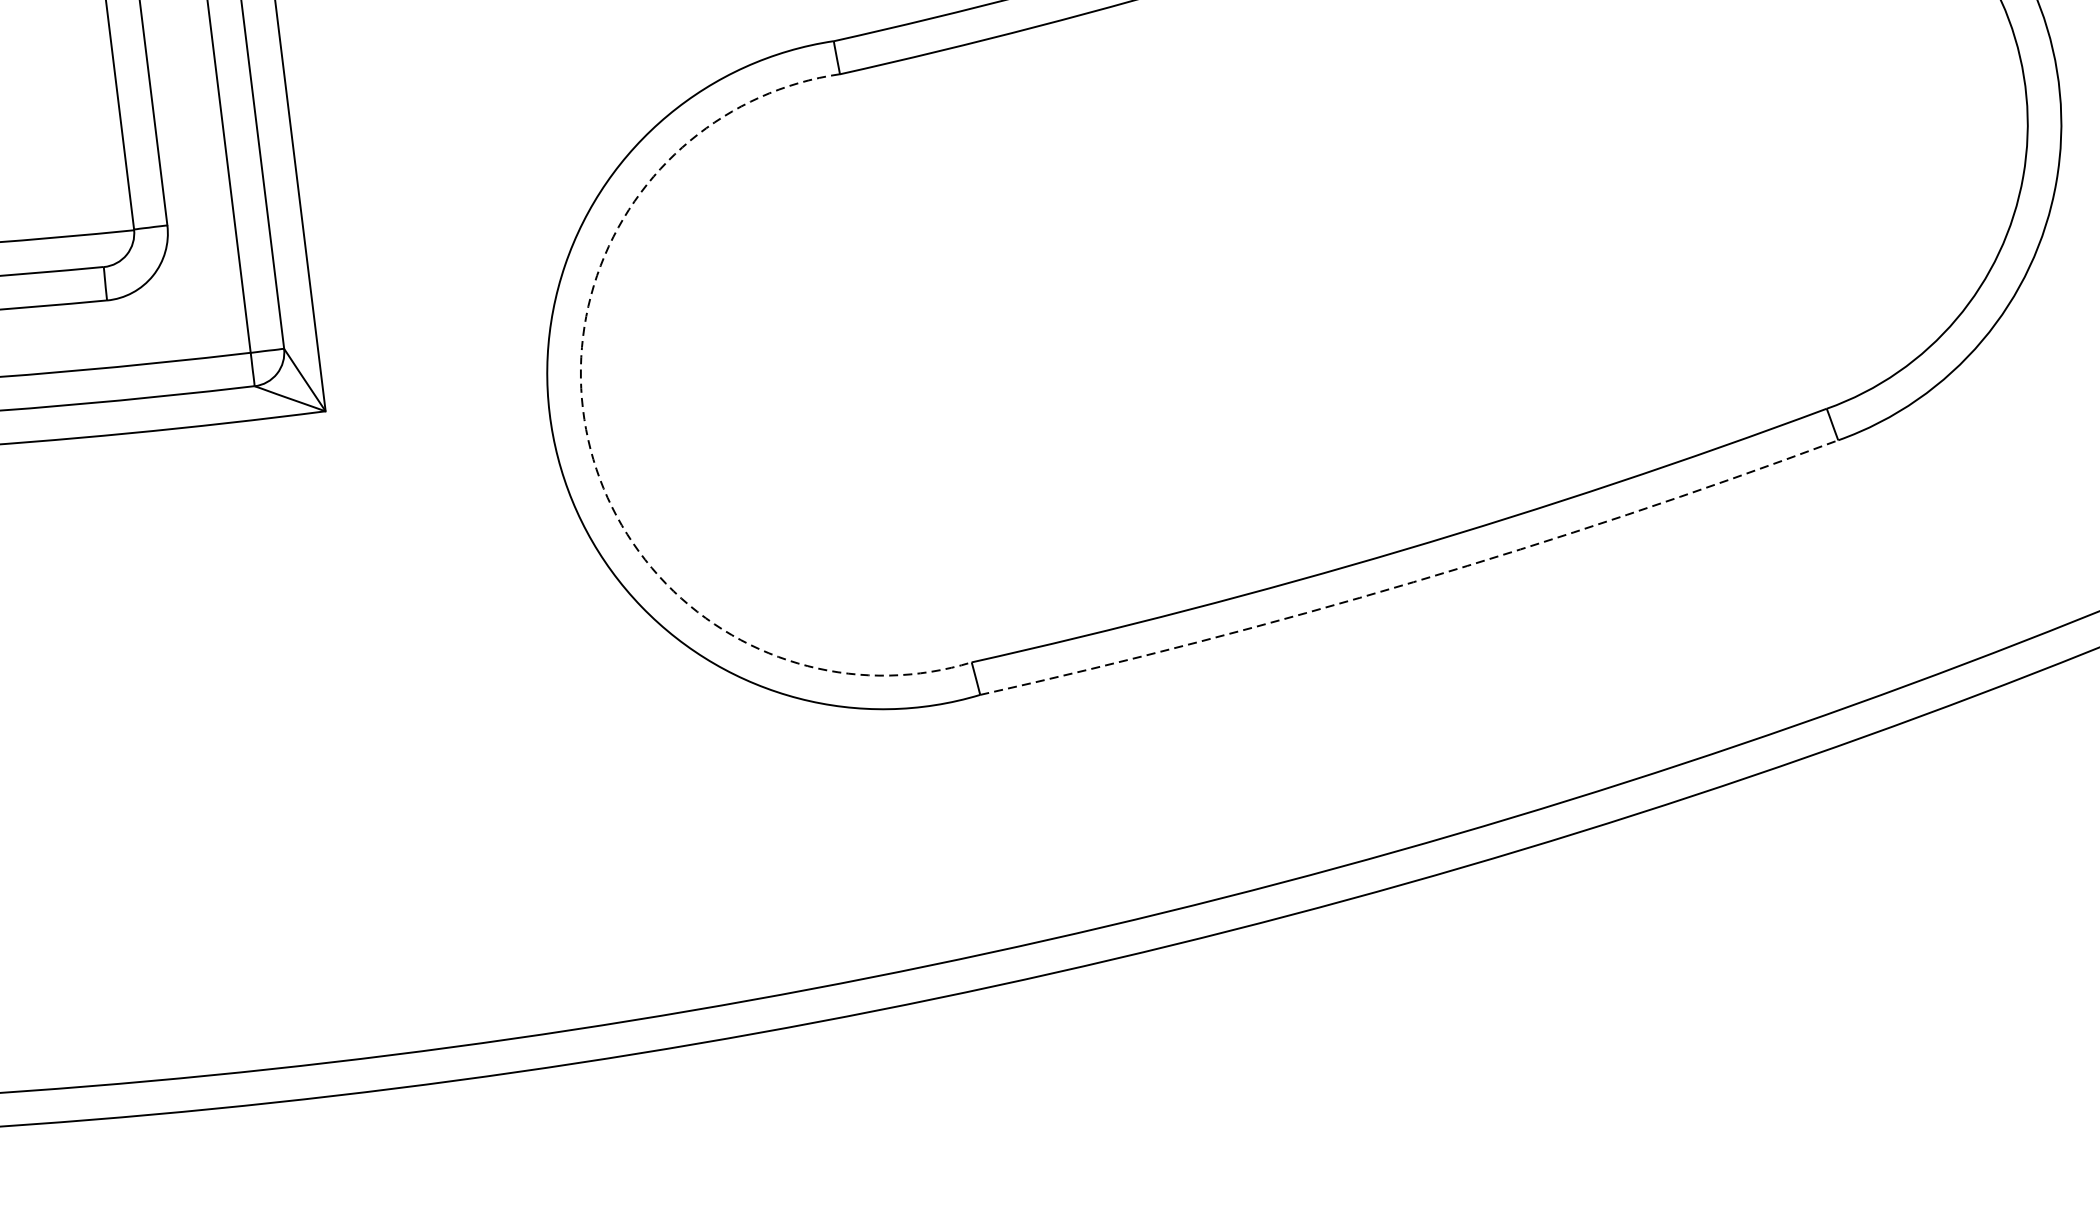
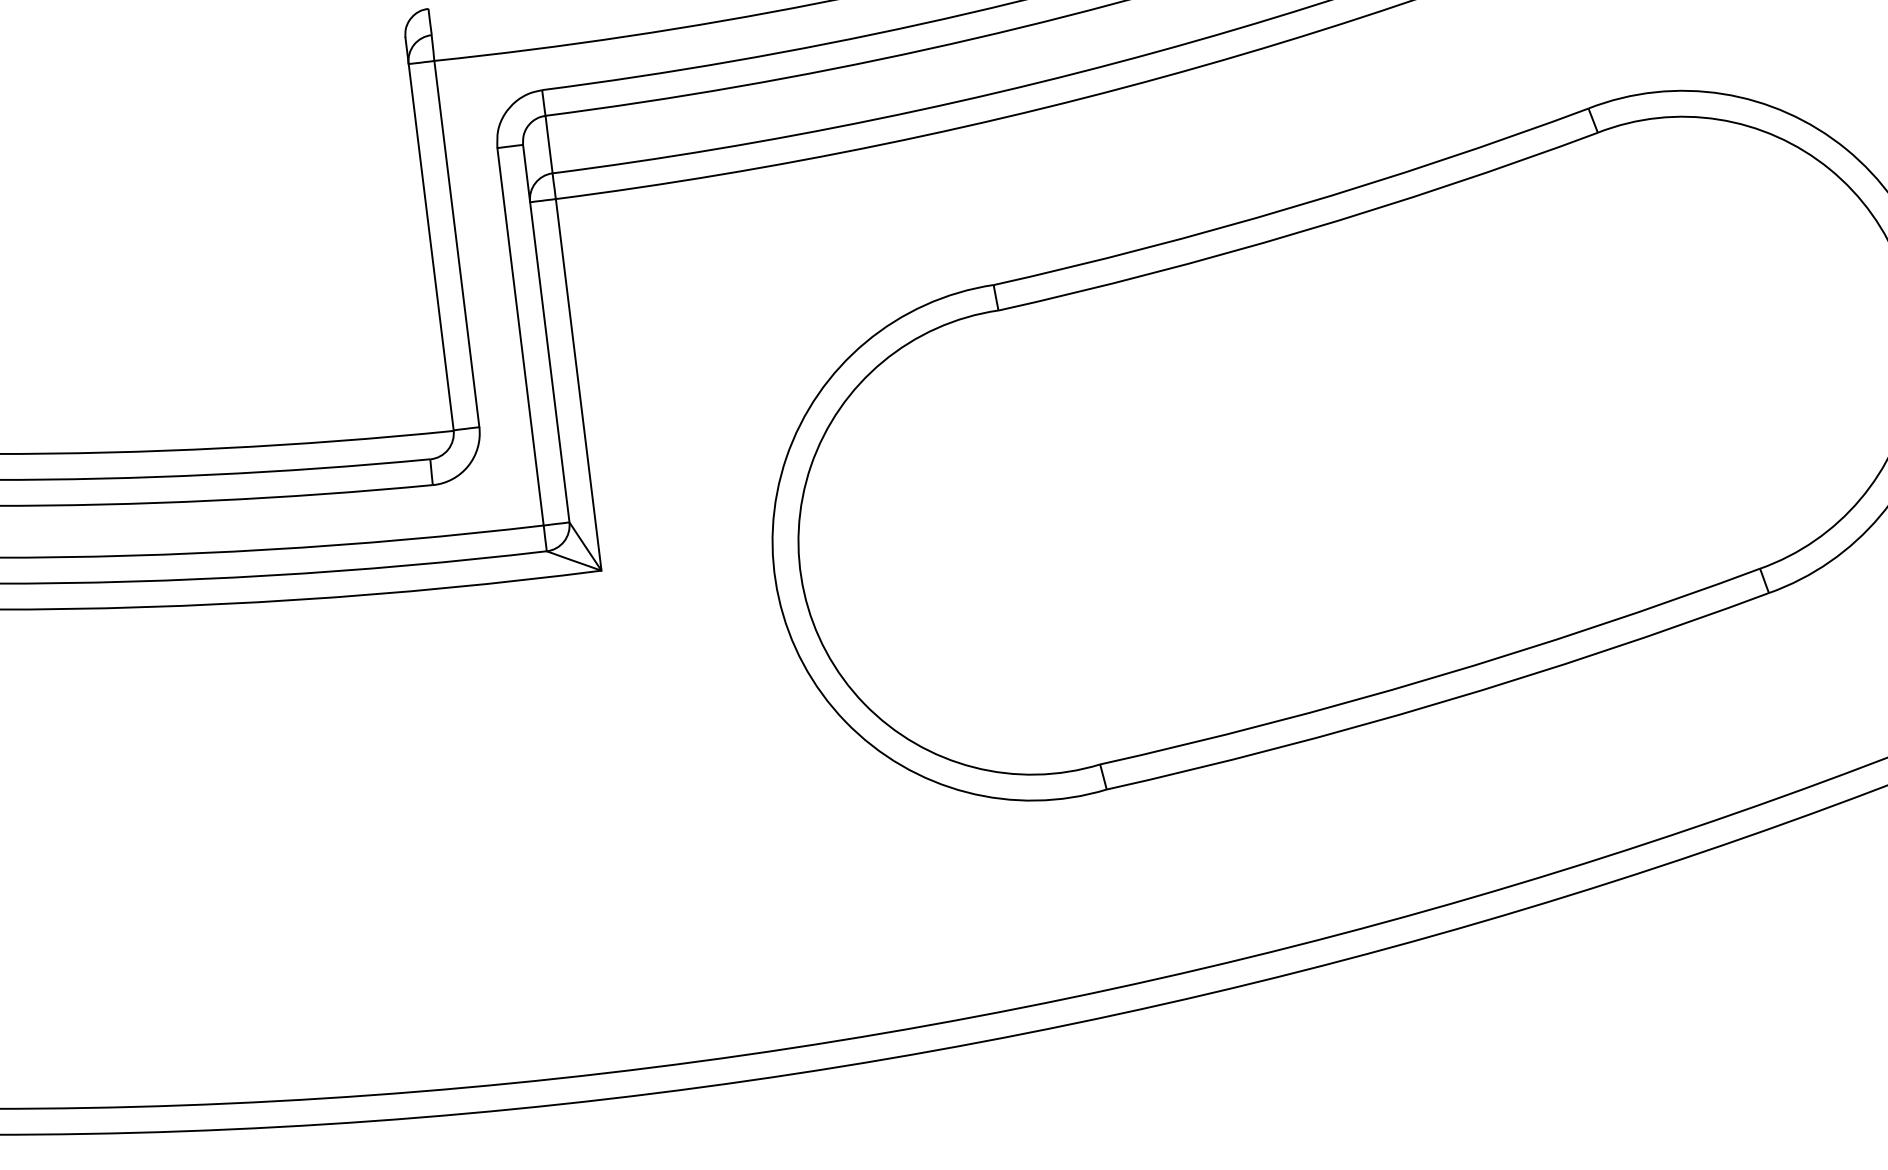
arc: (588, 439) -> (804, 592), dashed -> solid
arc: (1414, 582) -> (1441, 702), dashed -> solid

